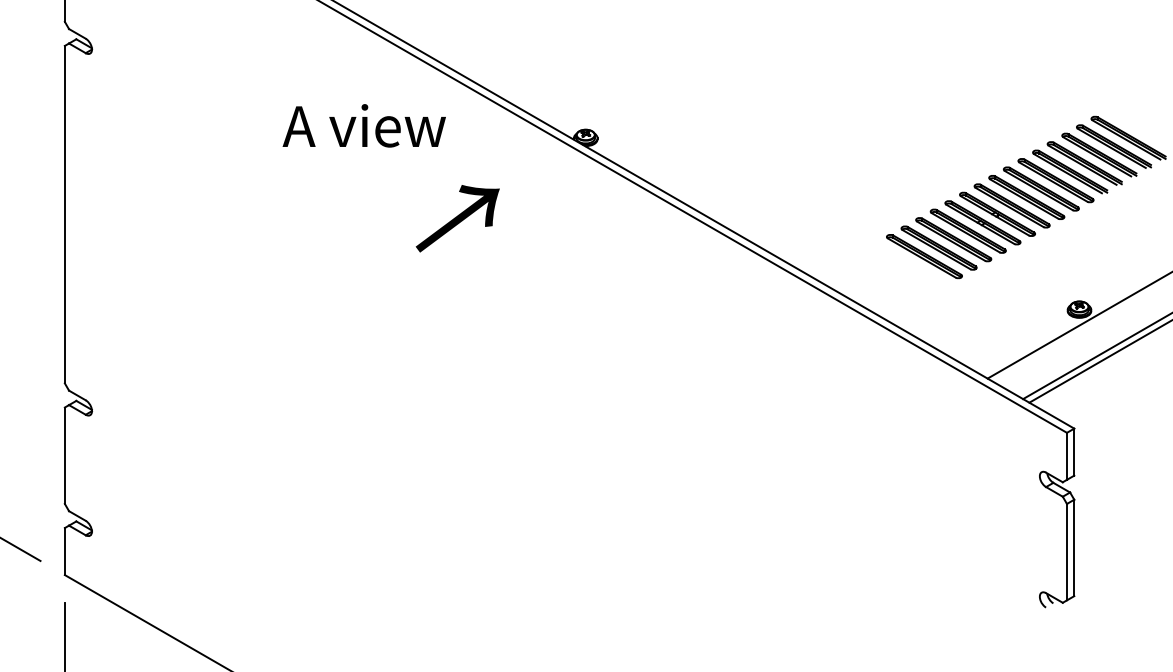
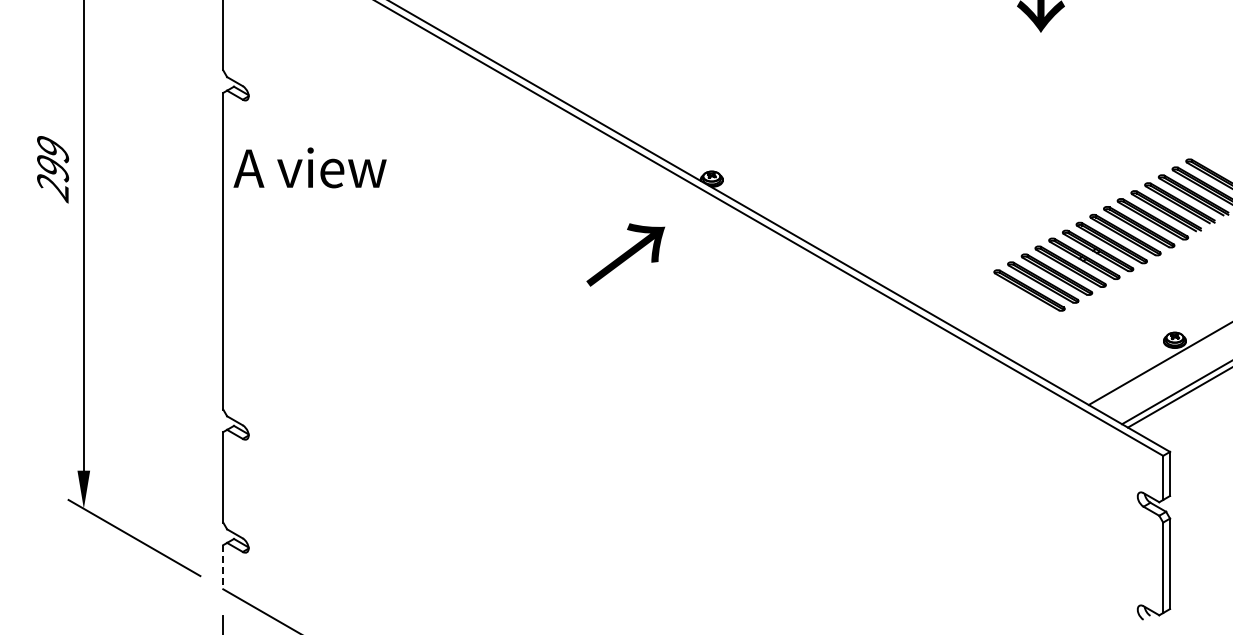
text: (363, 125) -> (309, 167), moved
text: (457, 218) -> (625, 254), moved
line: (65, 551) -> (223, 567), solid -> dashed

